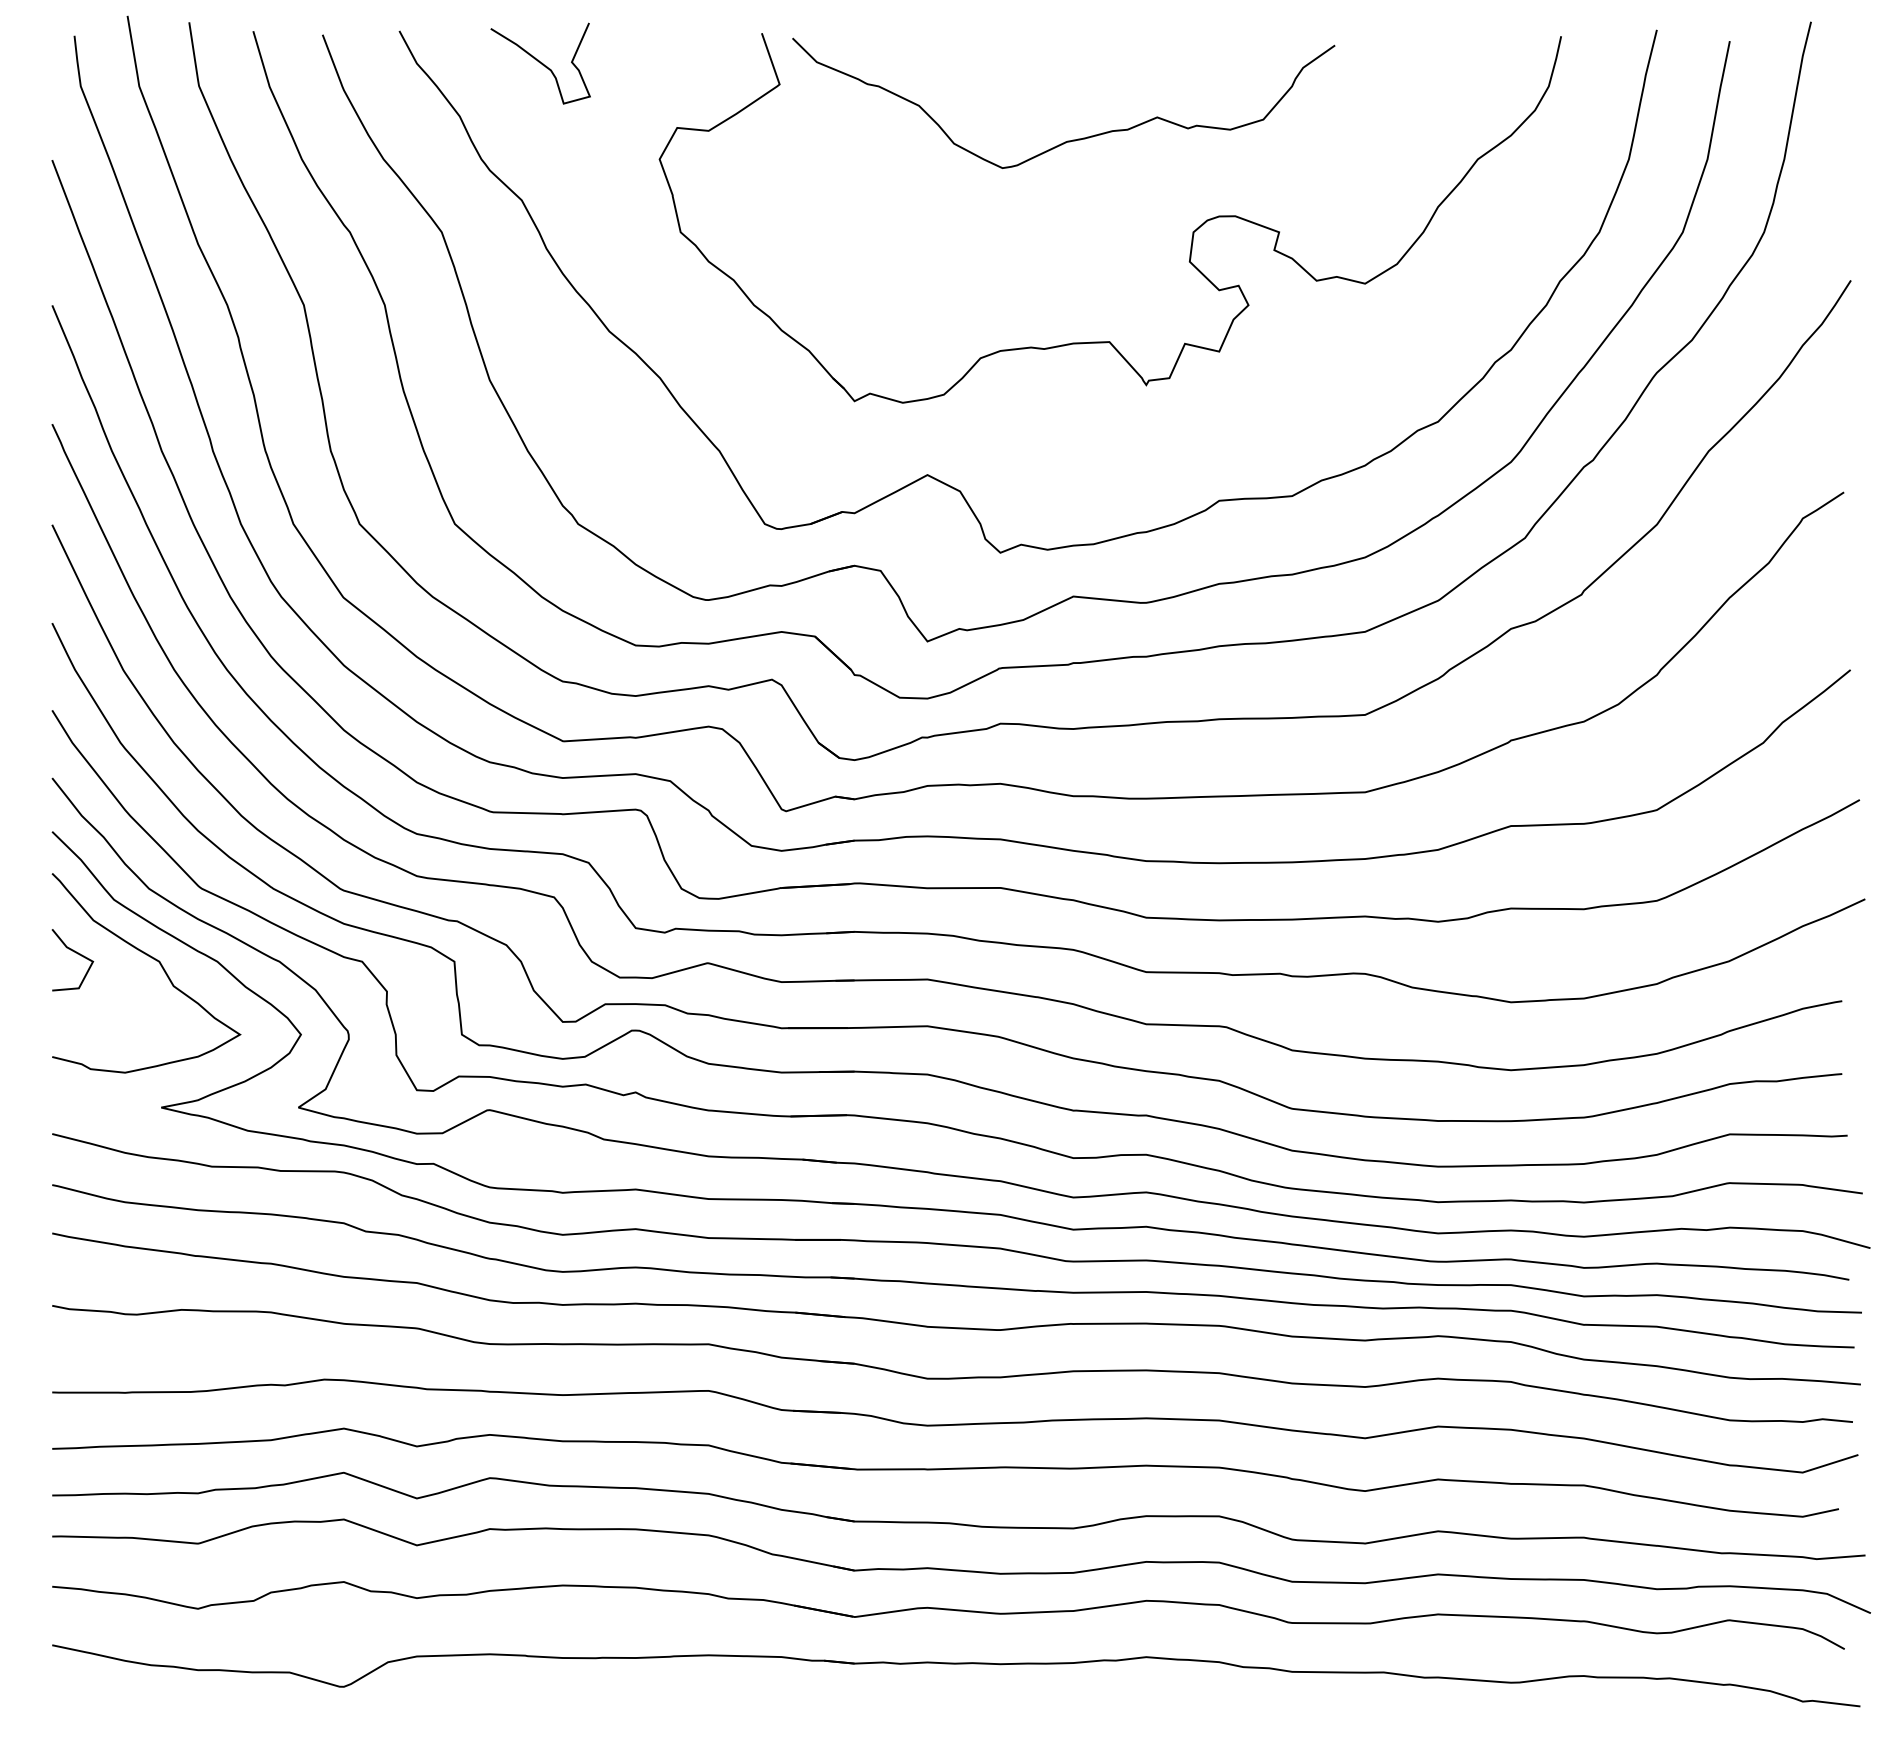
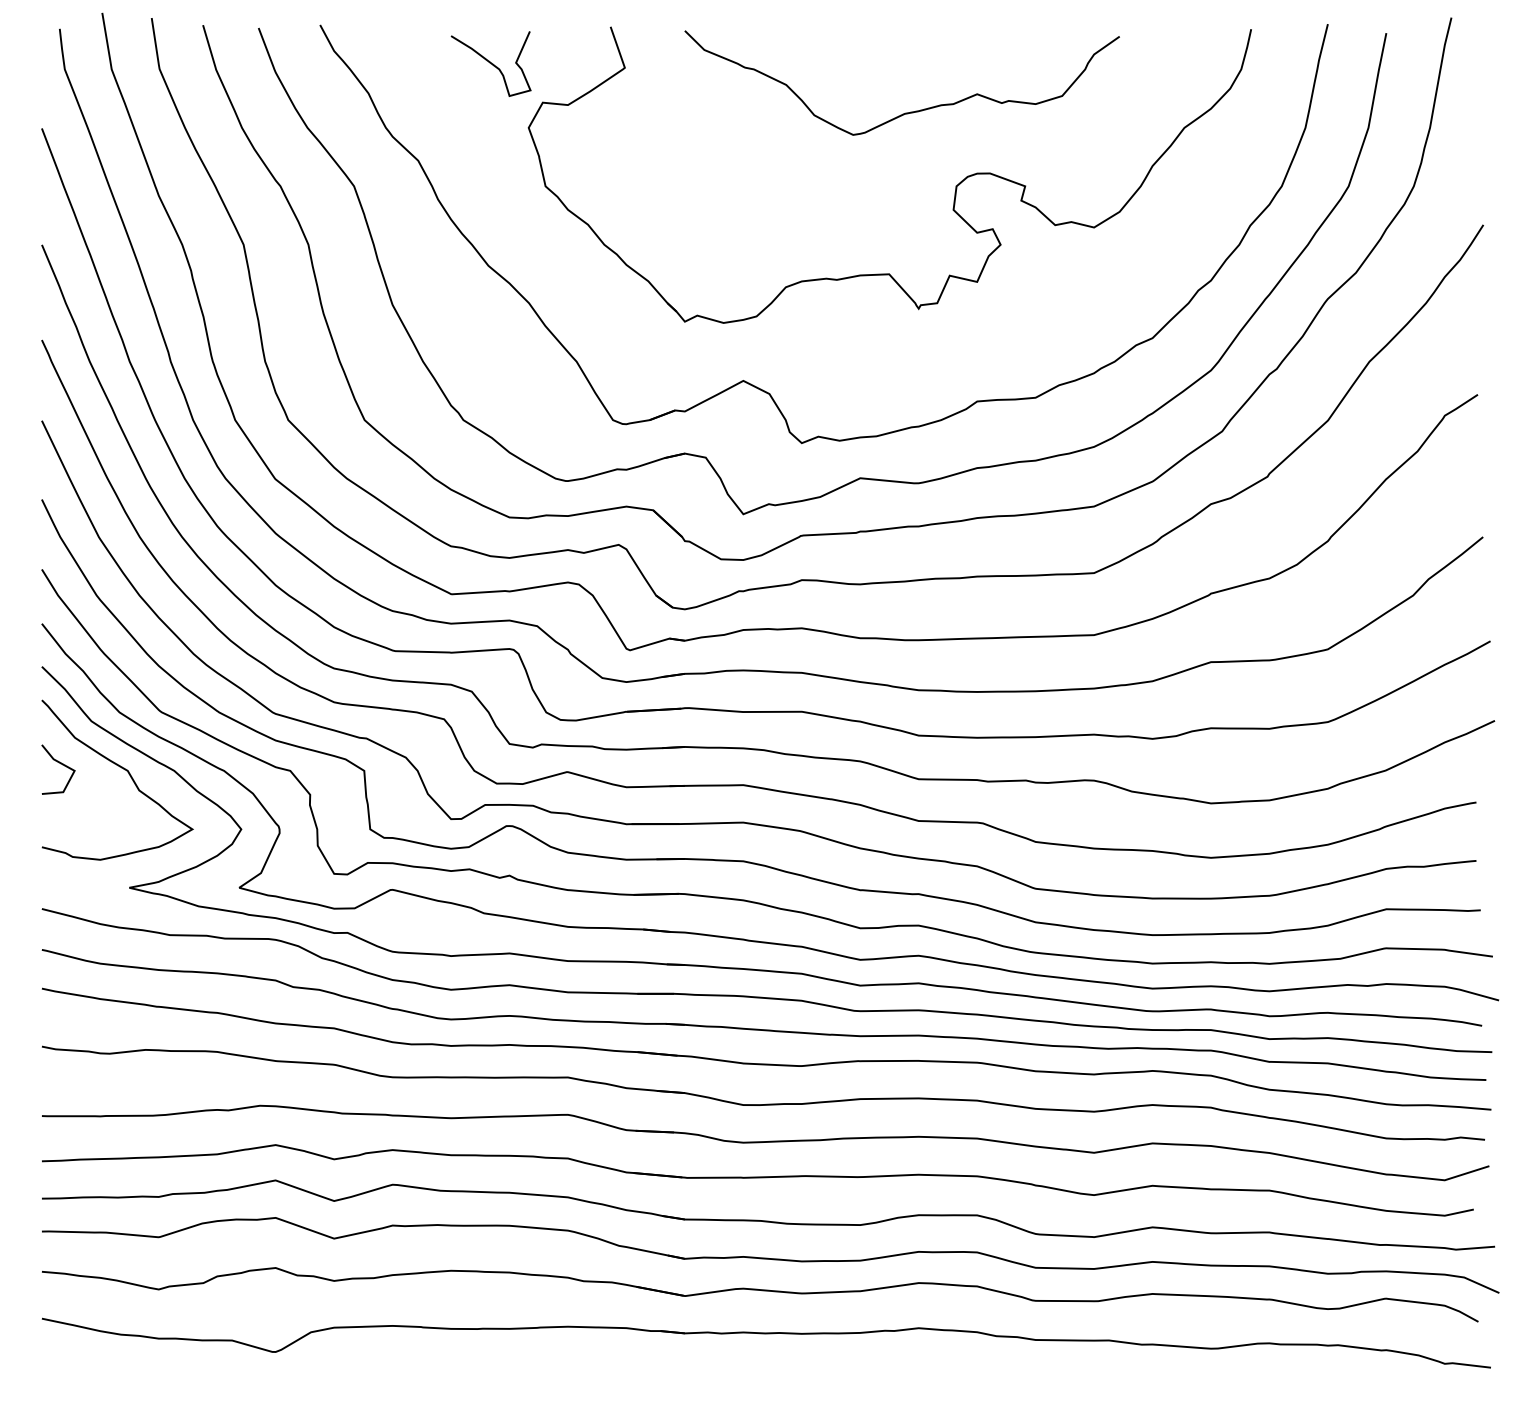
curve: (540, 63) -> (490, 63), moved
curve: (1072, 139) -> (909, 111), moved

